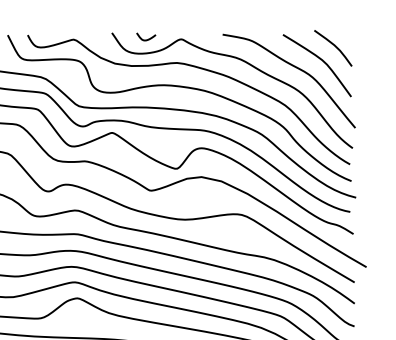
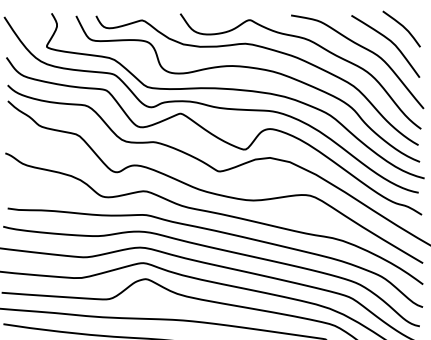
curve: (148, 38) -> (216, 19), removed

